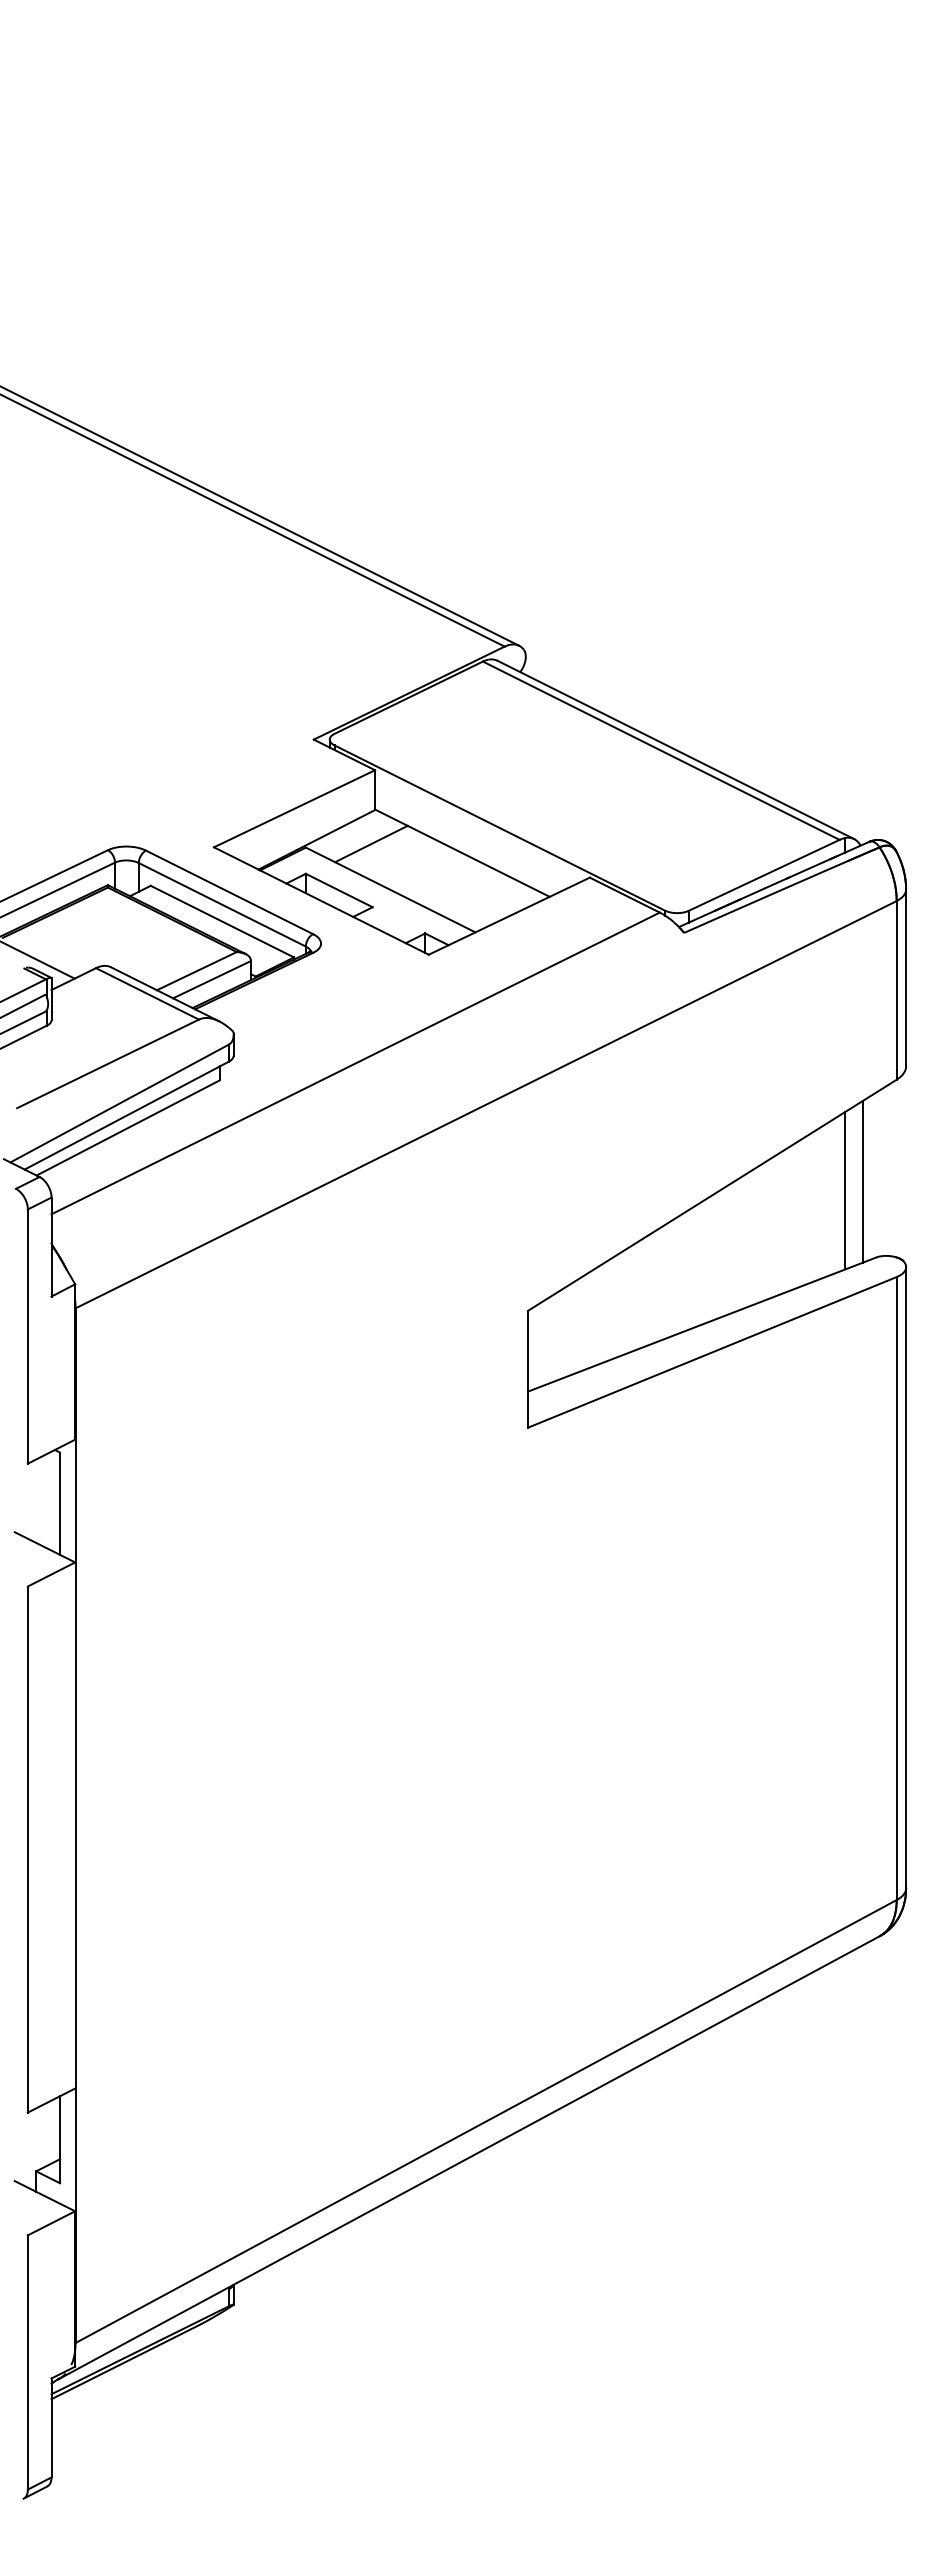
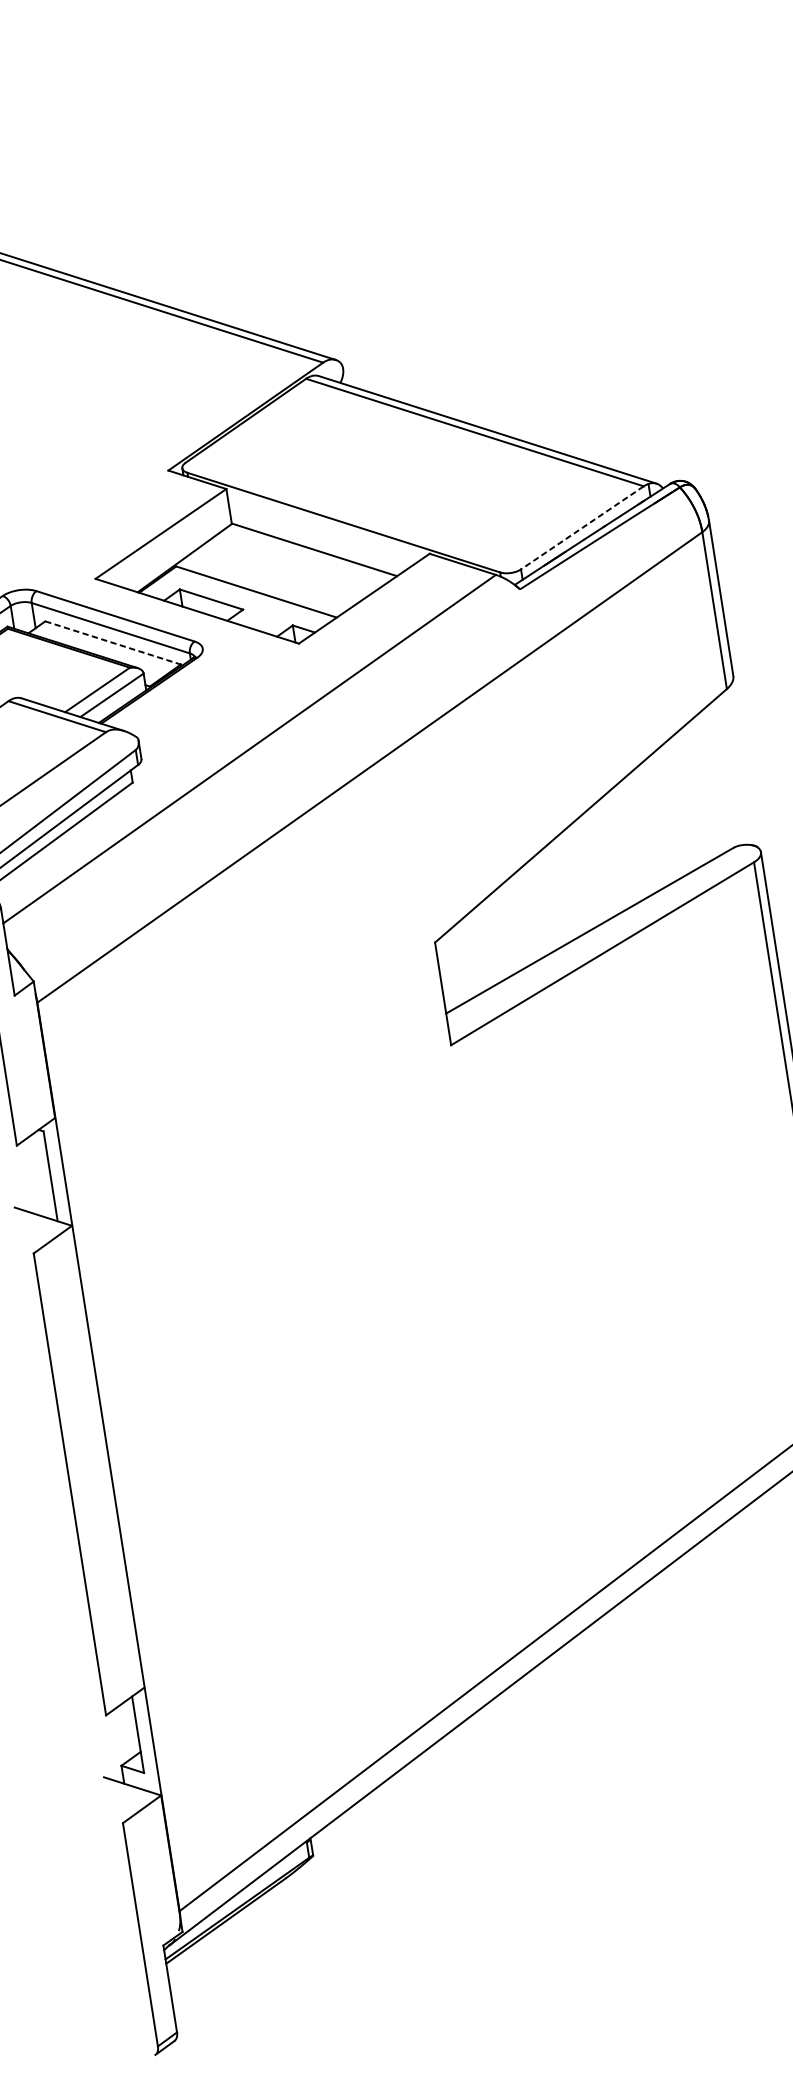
line: (371, 843) -> (233, 553), removed
line: (763, 875) -> (581, 528), solid -> dashed
line: (222, 921) -> (113, 642), solid -> dashed
line: (862, 1181) -> (710, 783), removed
line: (845, 1190) -> (697, 793), removed

